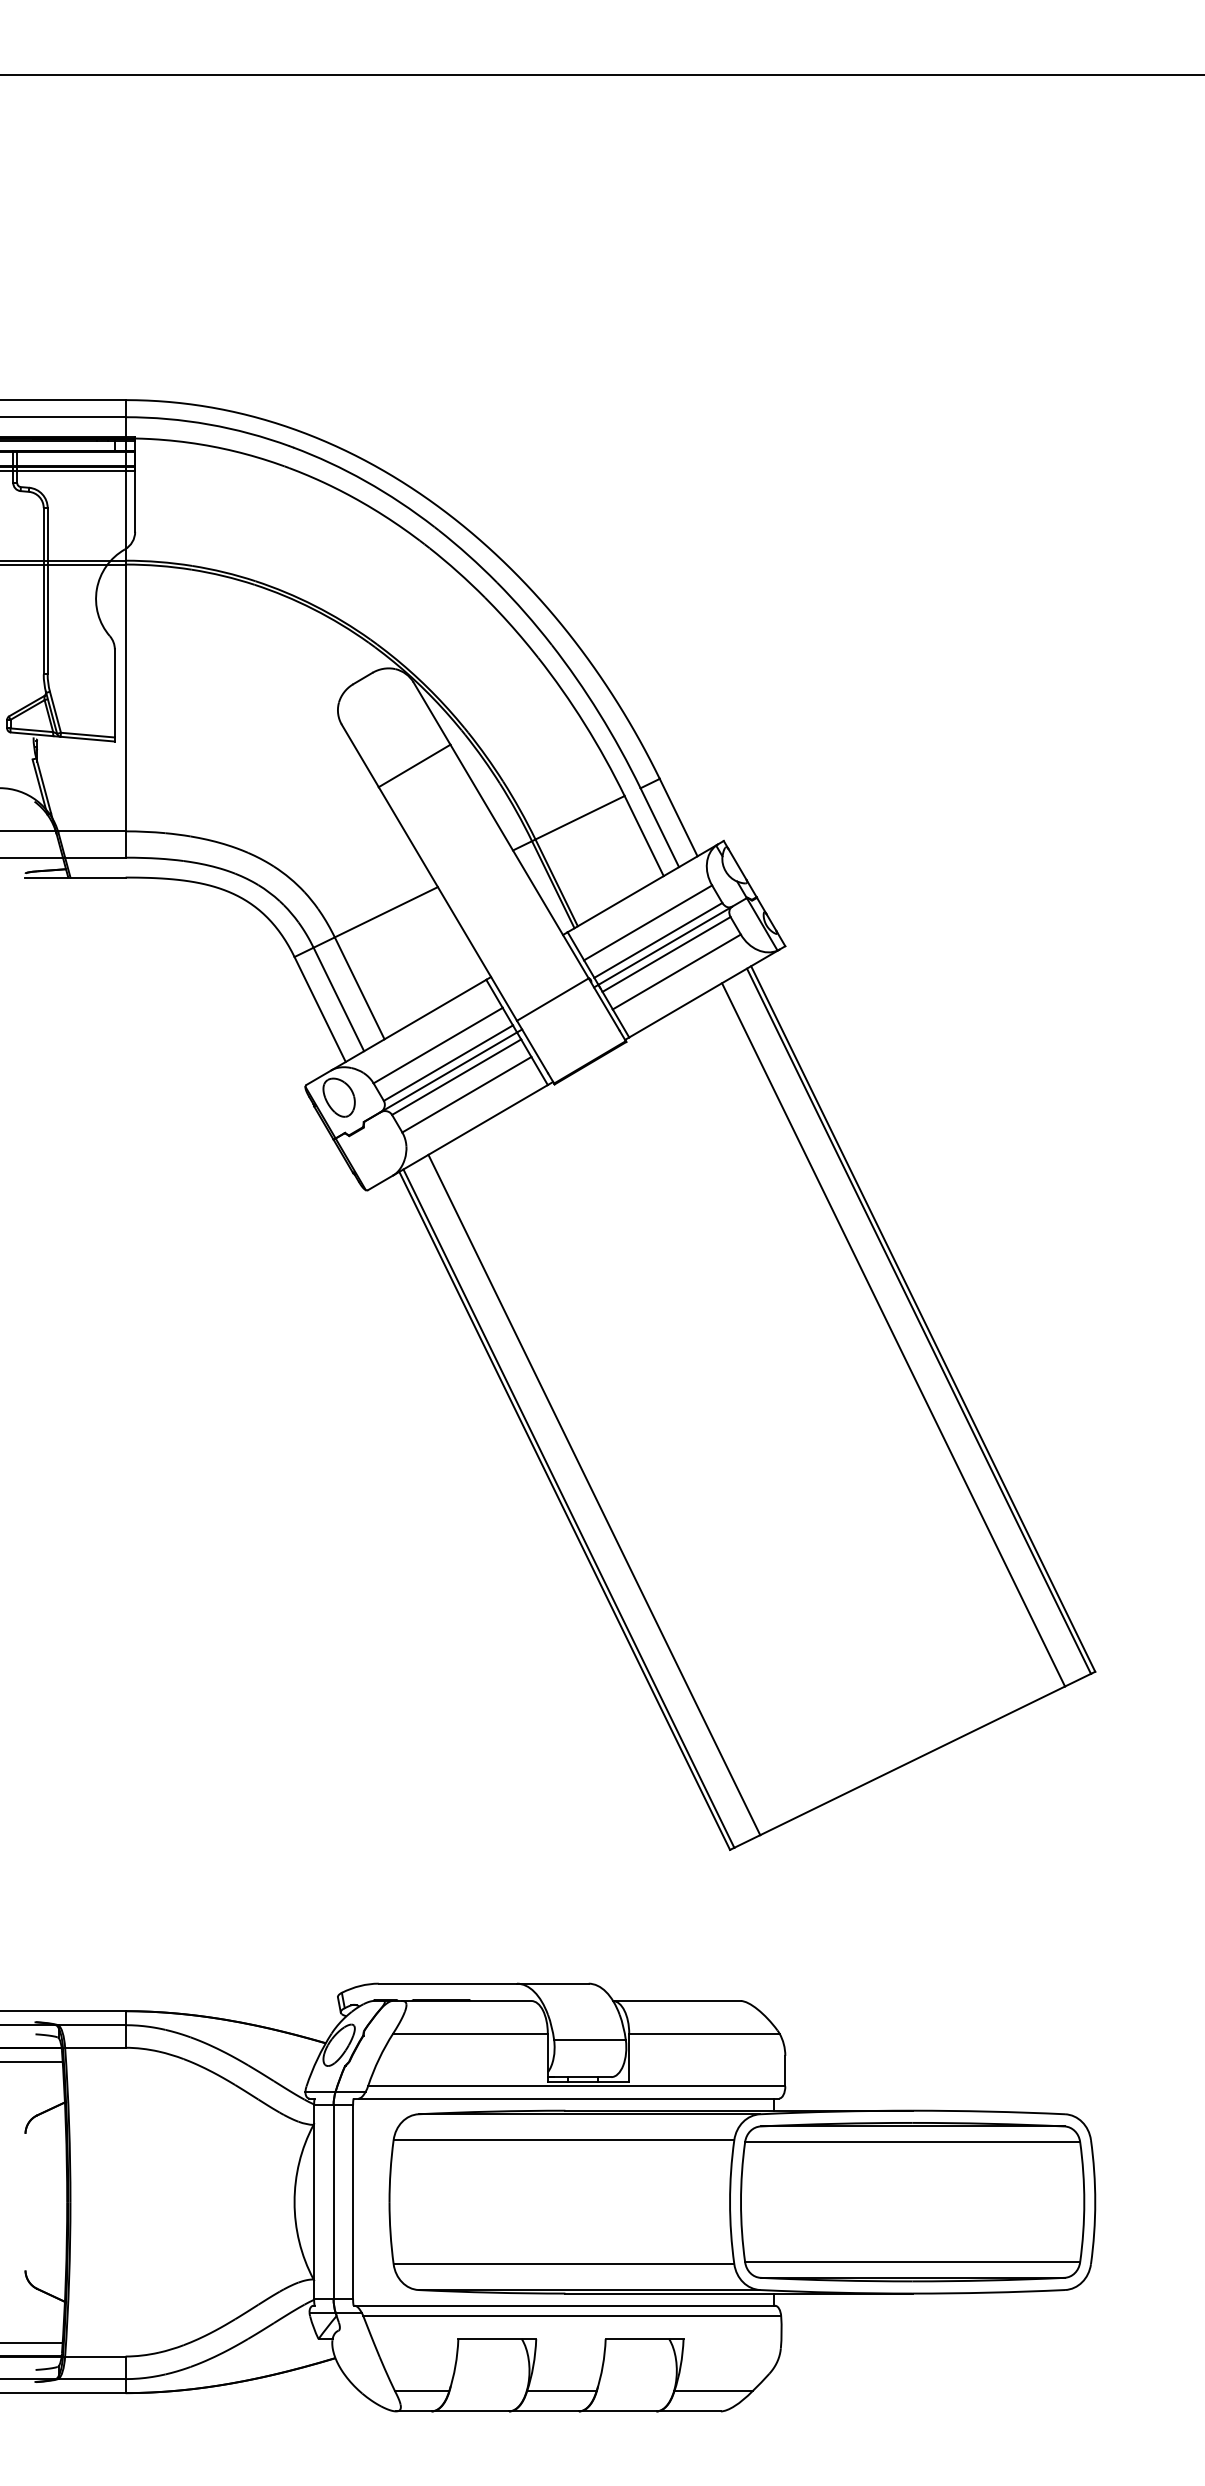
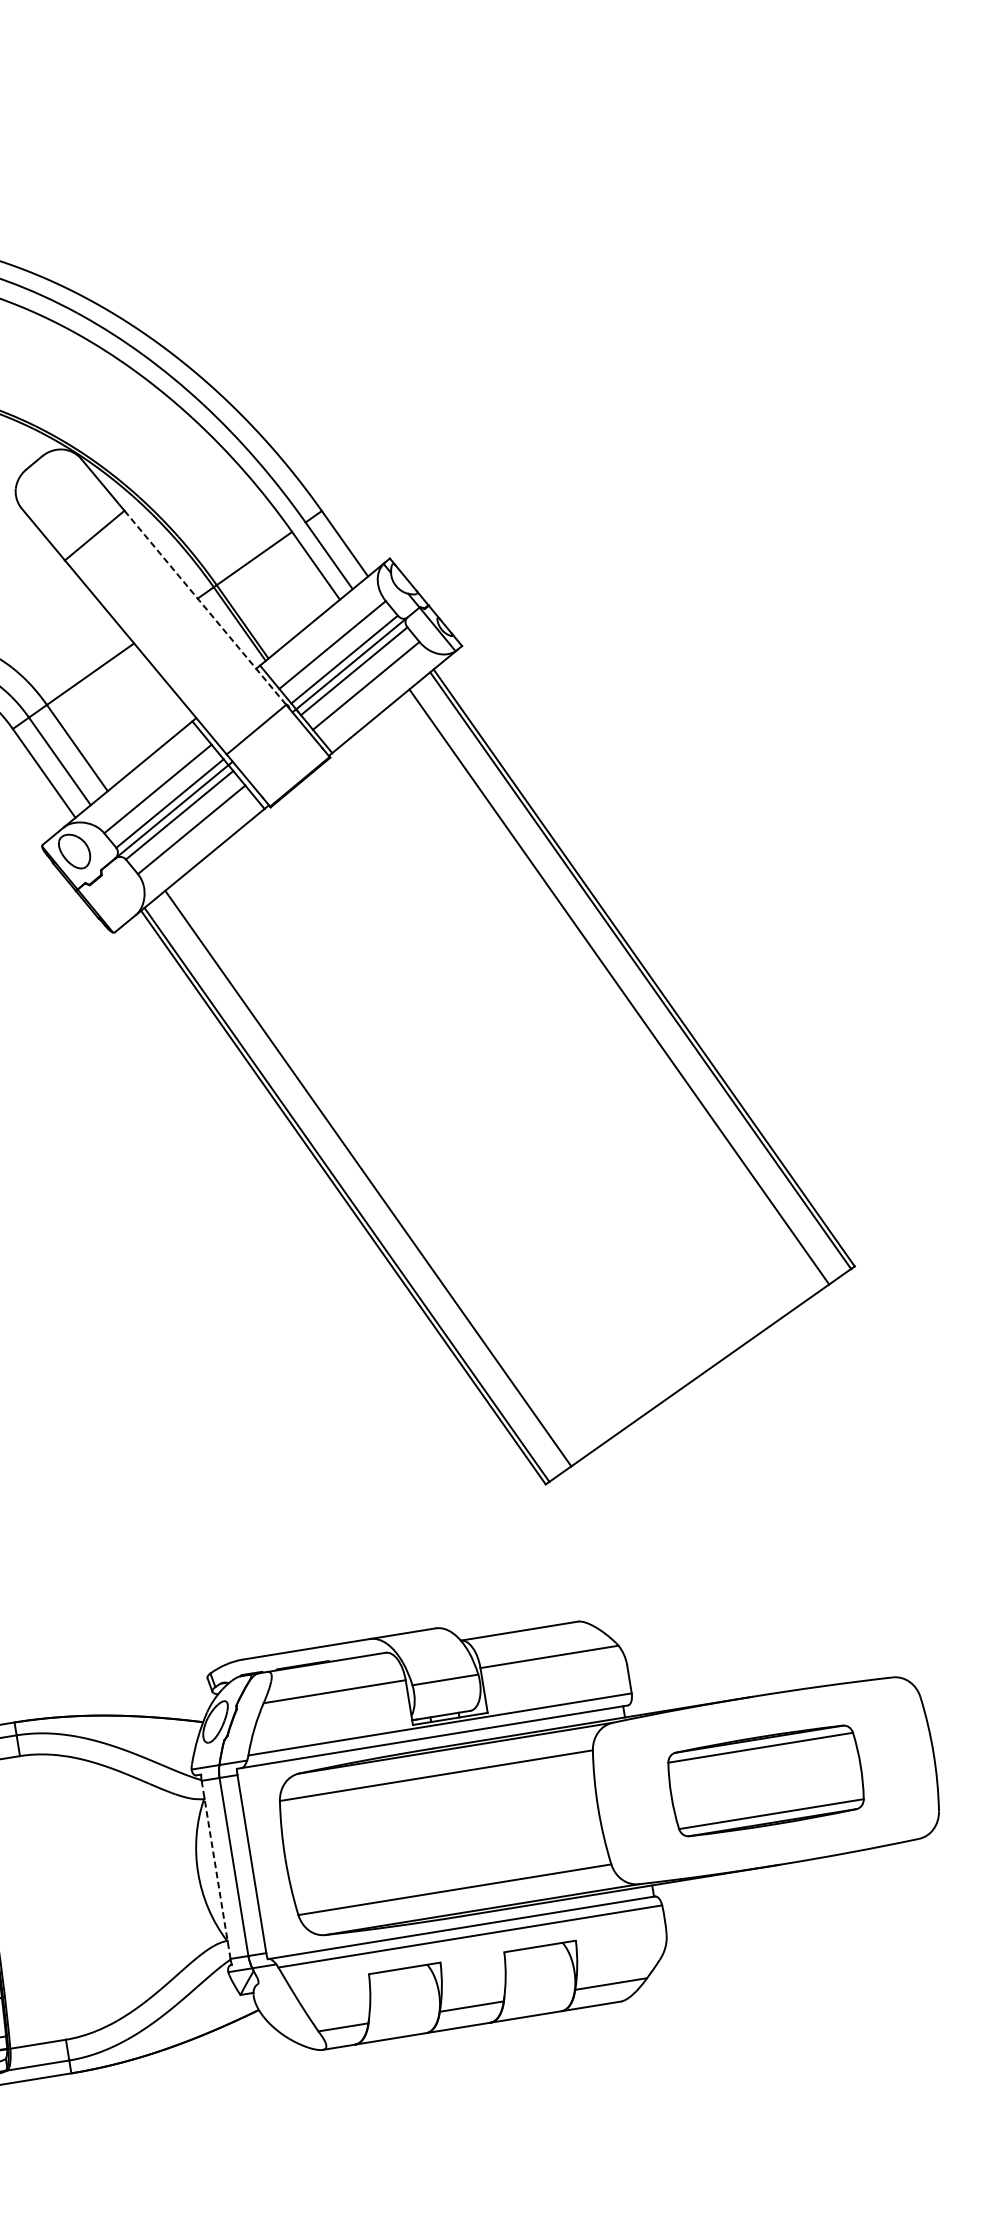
line: (519, 861) -> (205, 607), solid -> dashed
line: (314, 2202) -> (216, 1870), solid -> dashed
part: (912, 2202) -> (765, 1781), size x0.6

